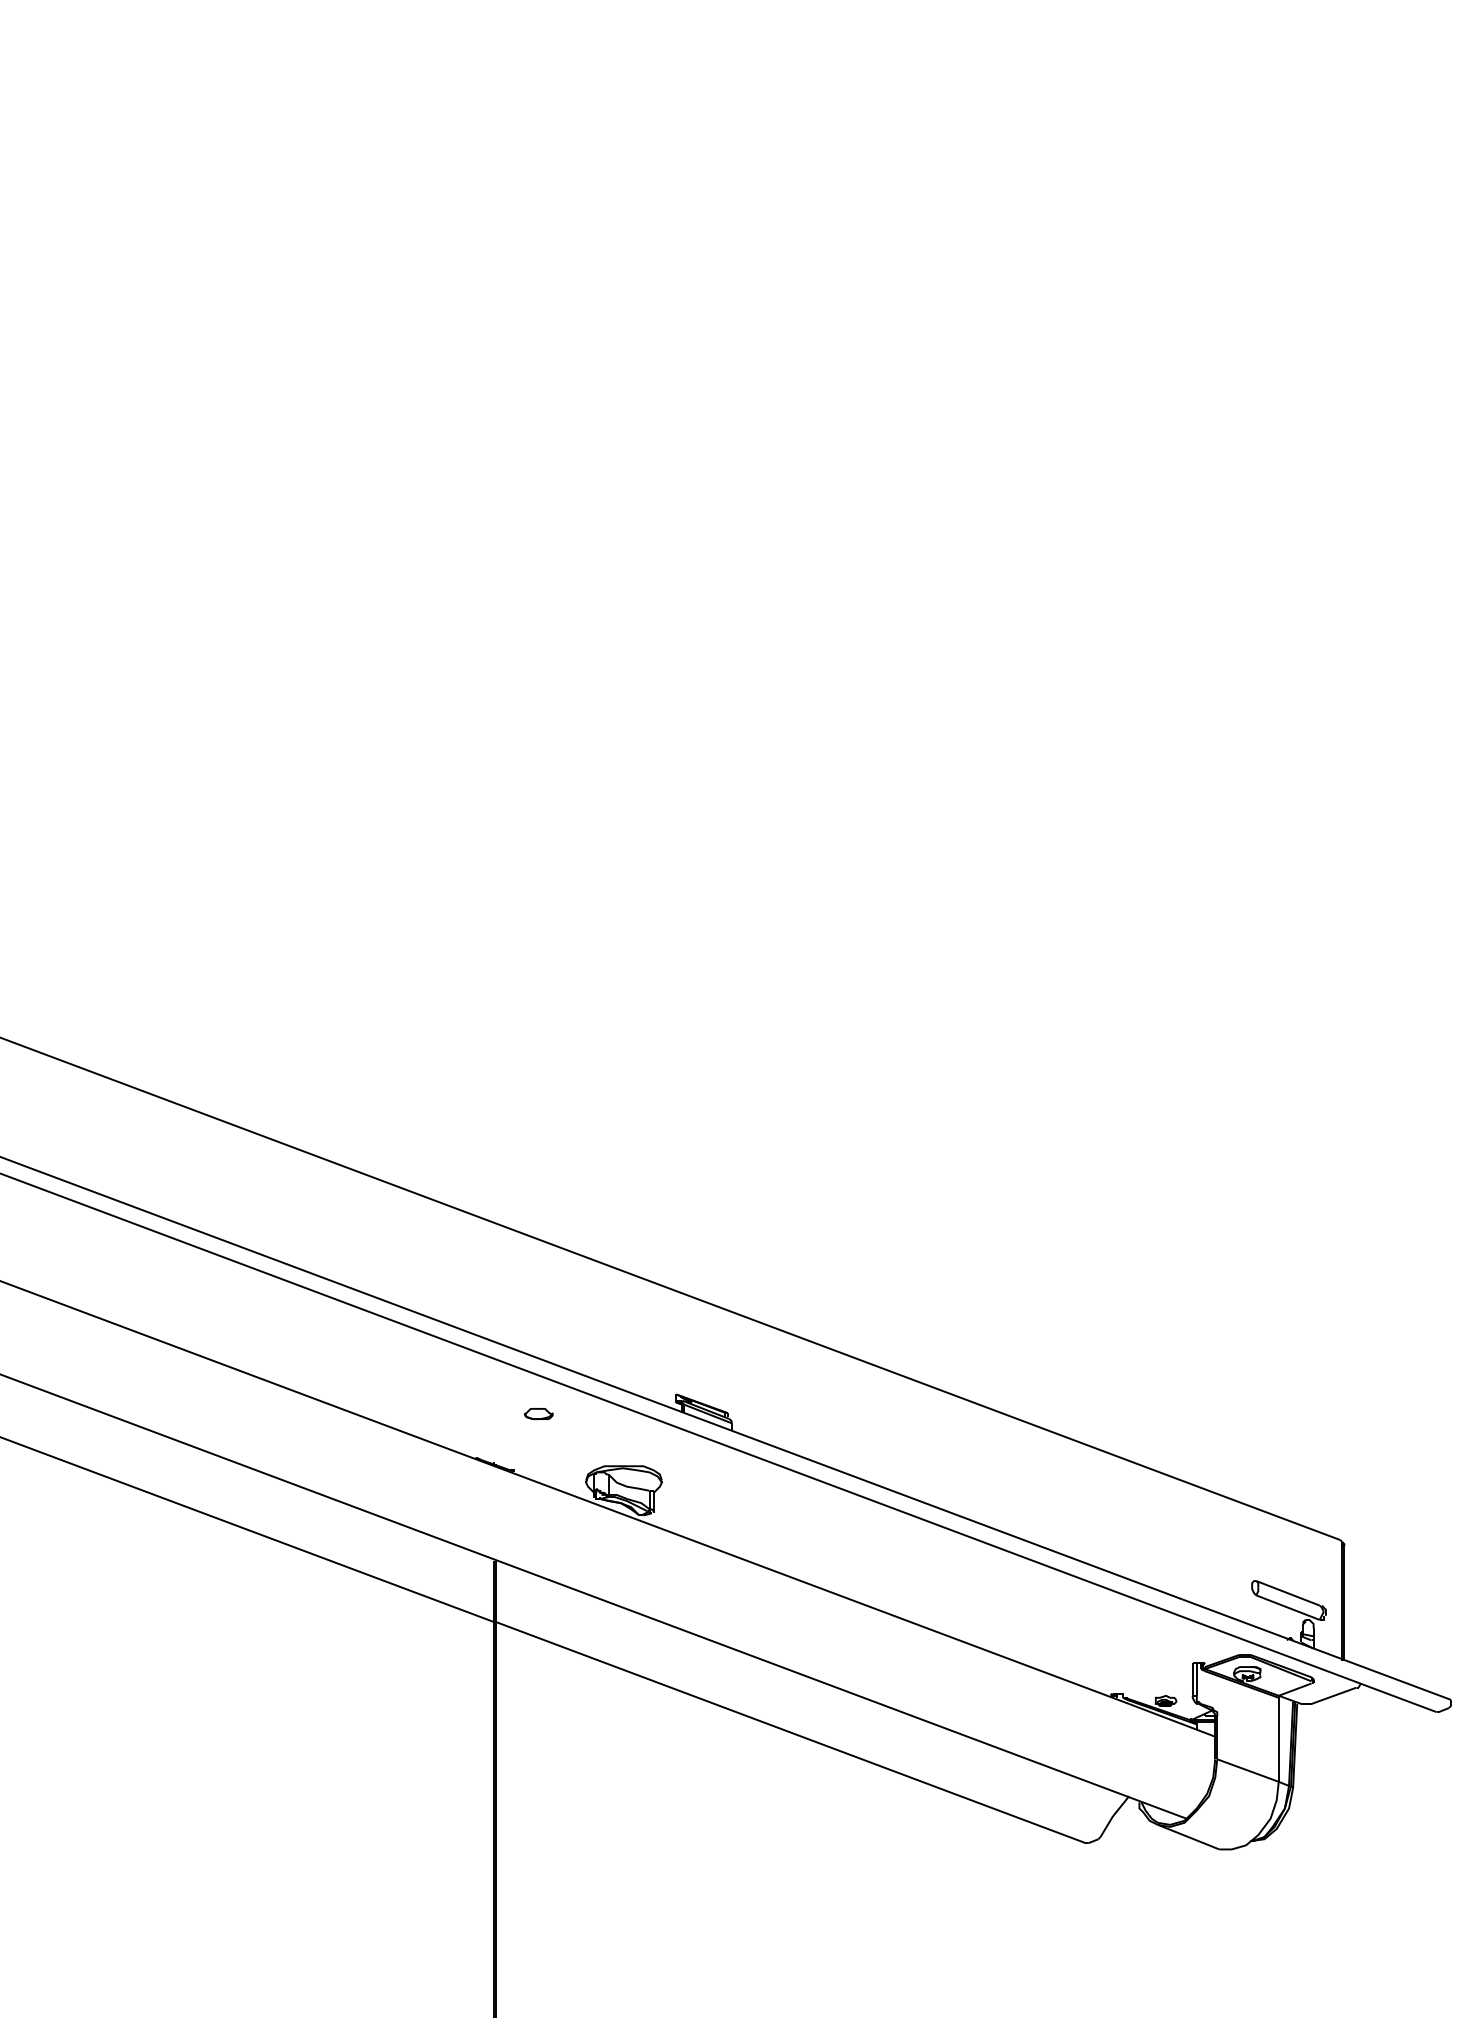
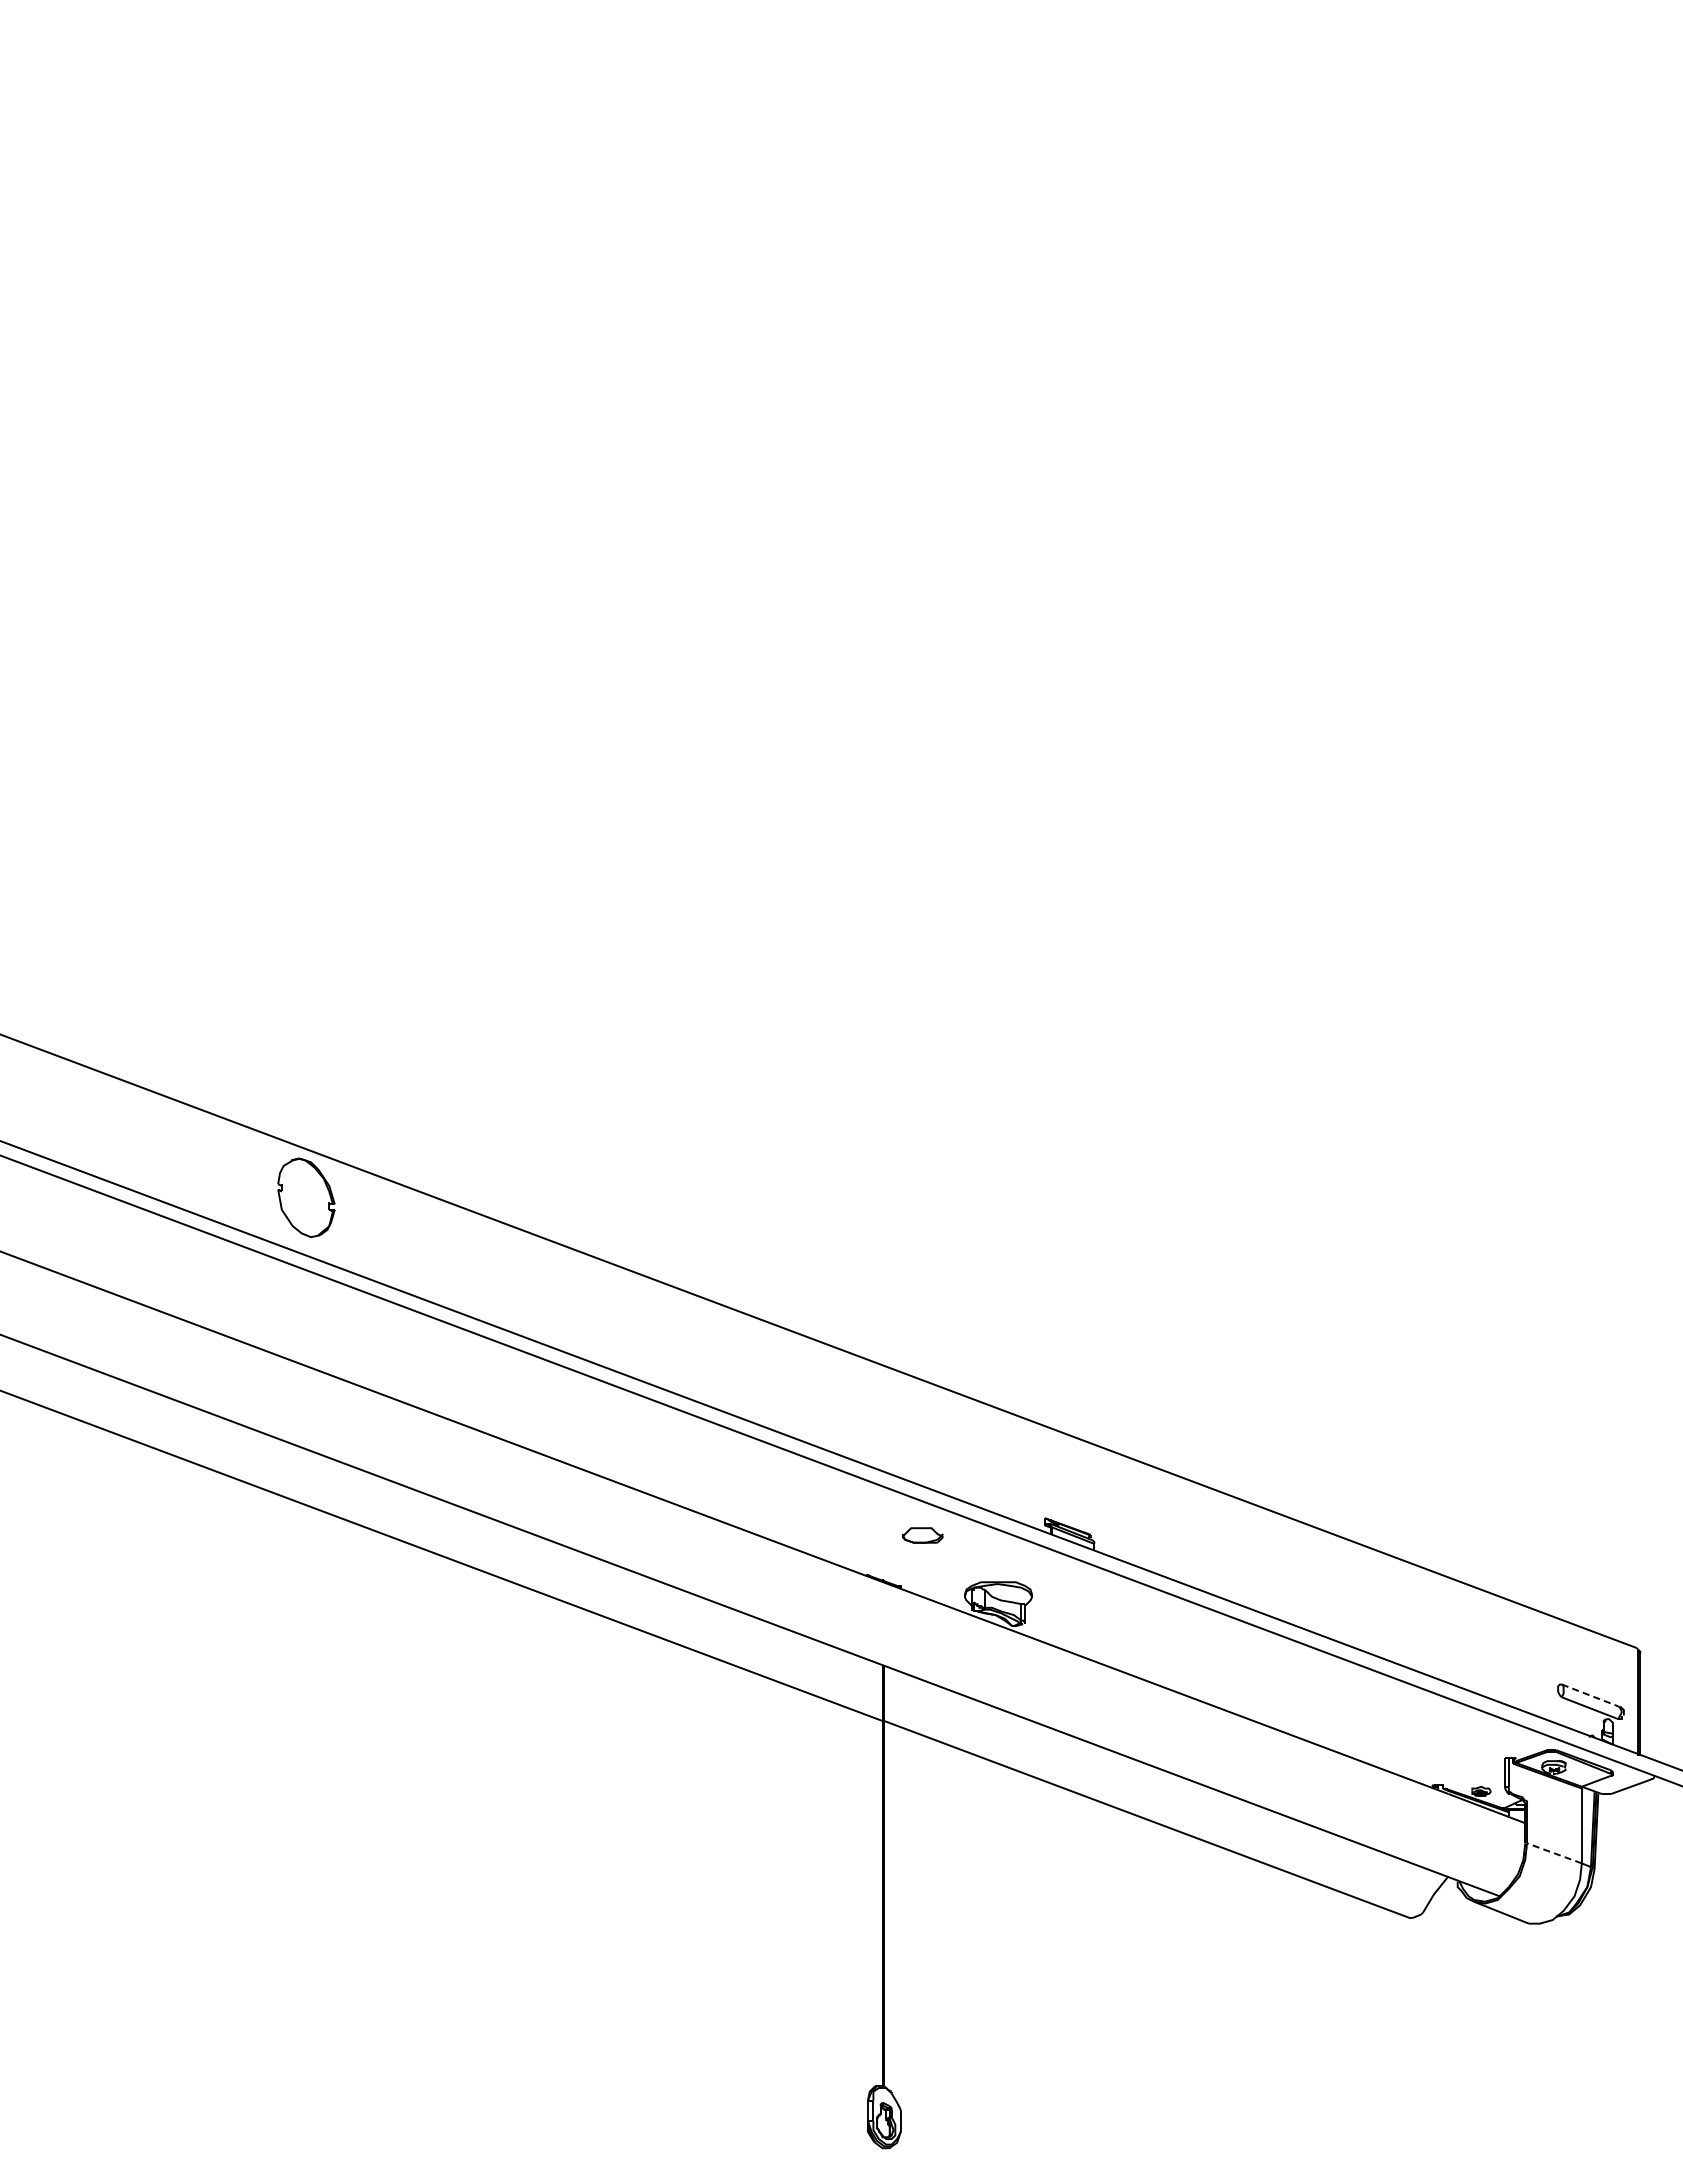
part: (538, 1413) -> (922, 1535), size x1.6
line: (1288, 1593) -> (1590, 1695), solid -> dashed
line: (1248, 1770) -> (1554, 1853), solid -> dashed

